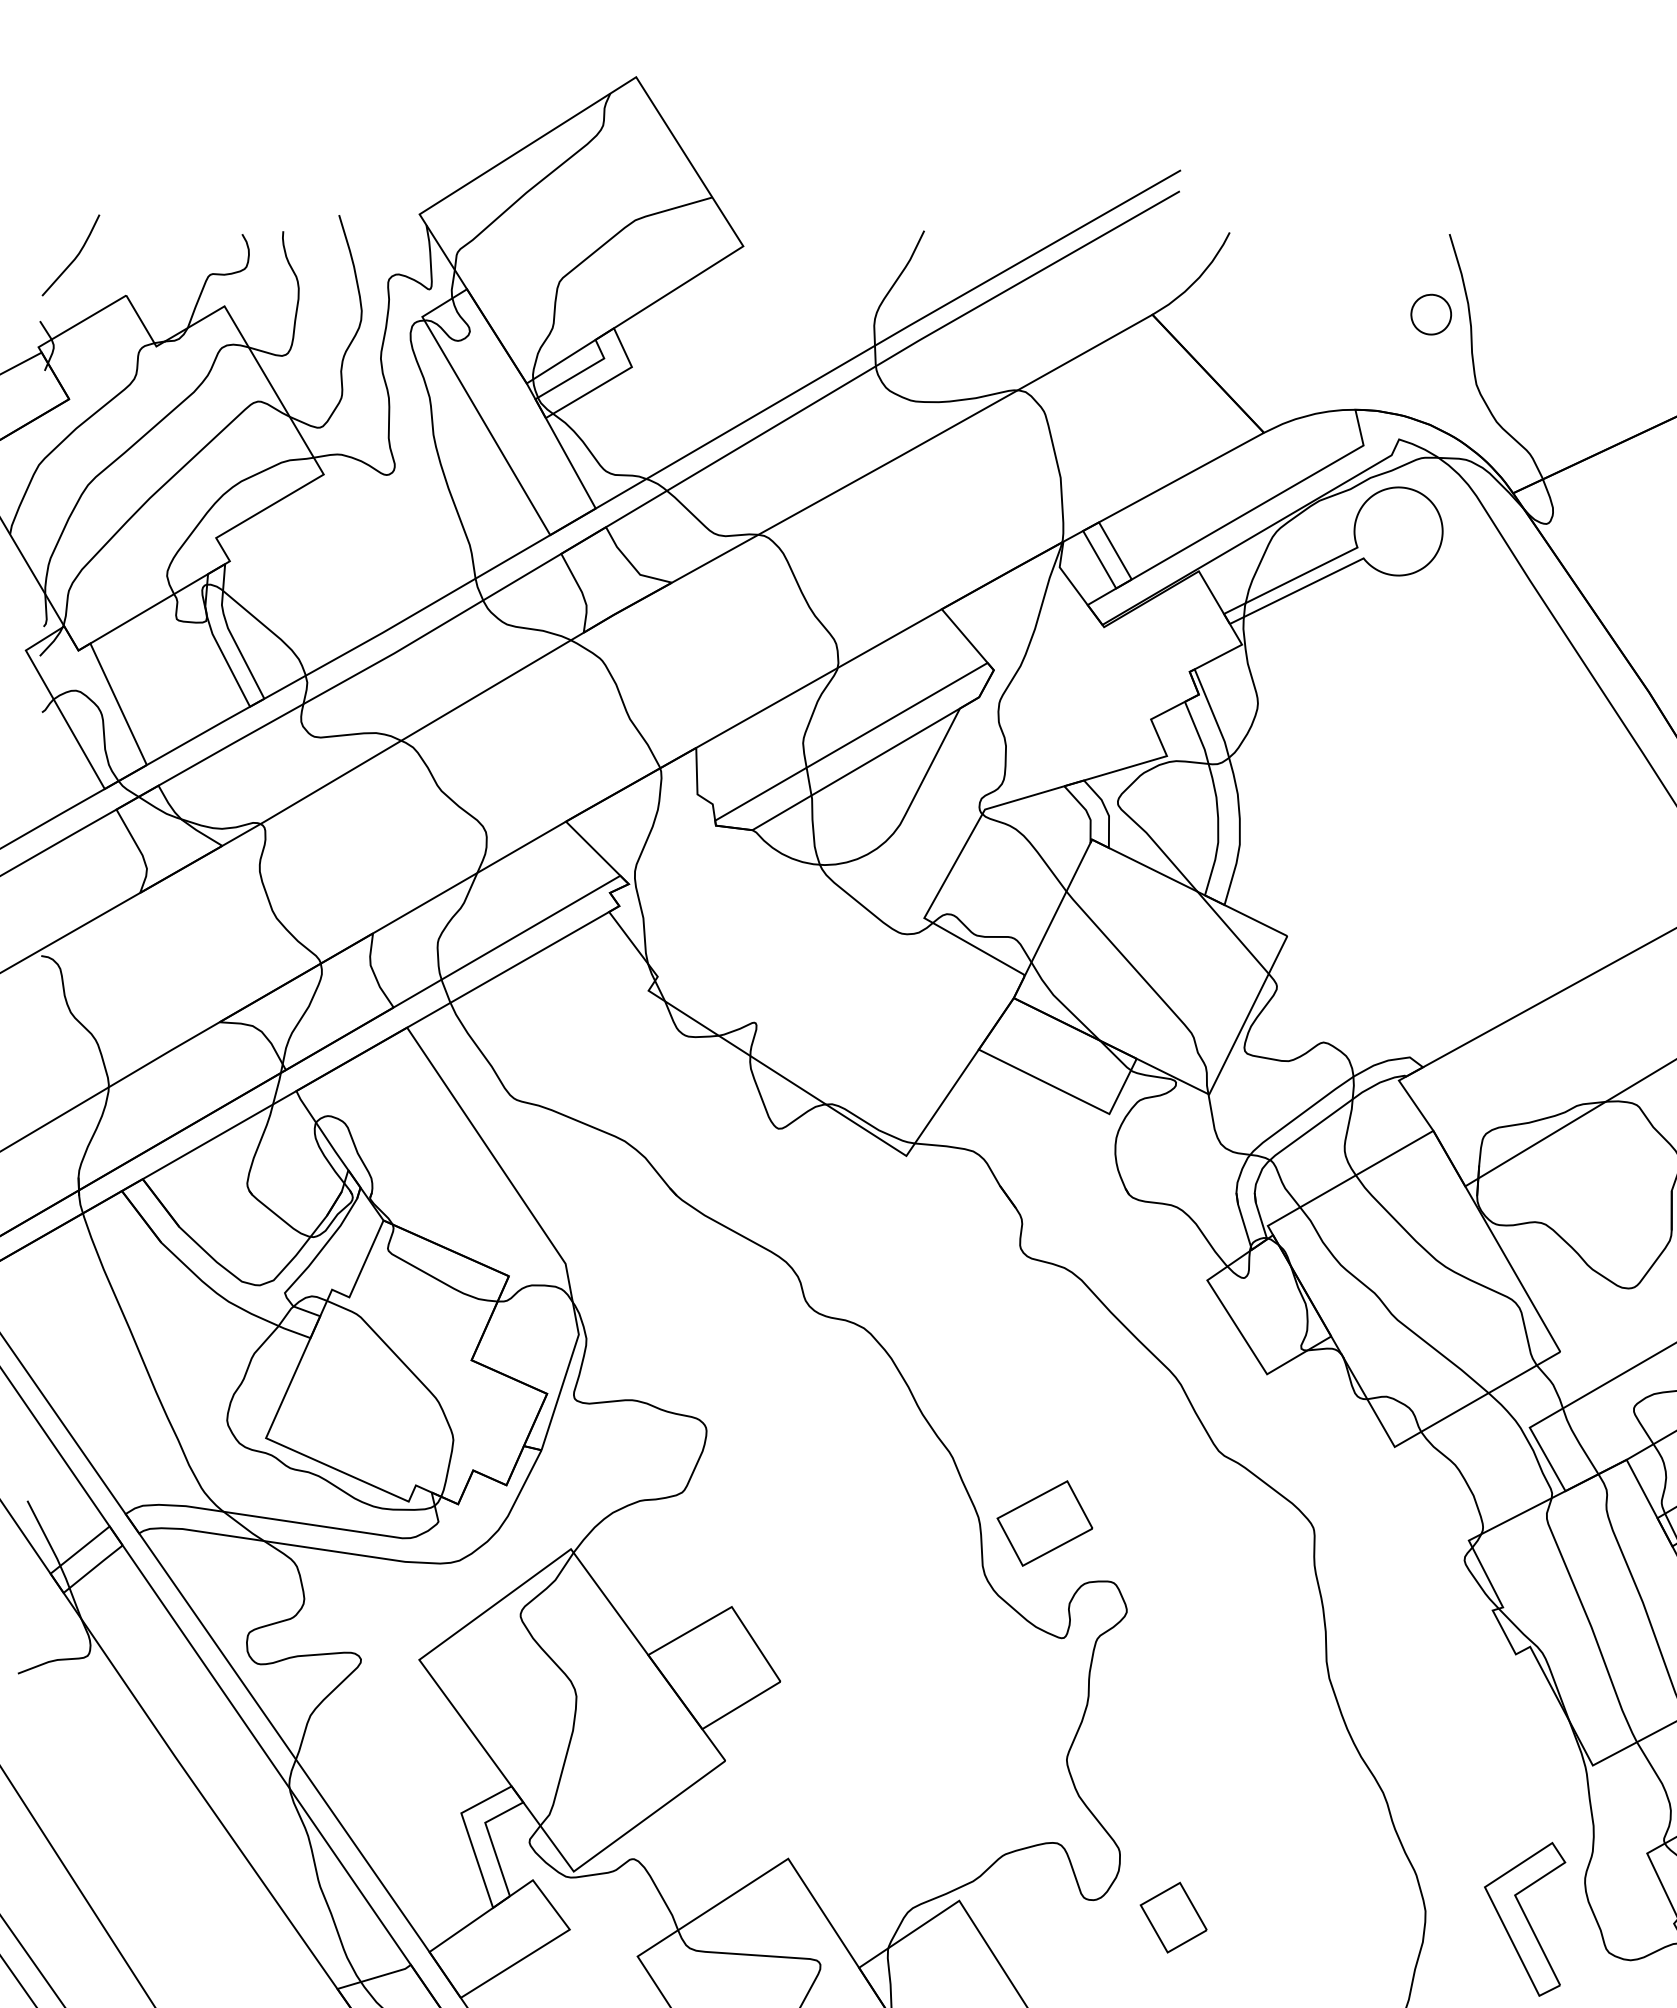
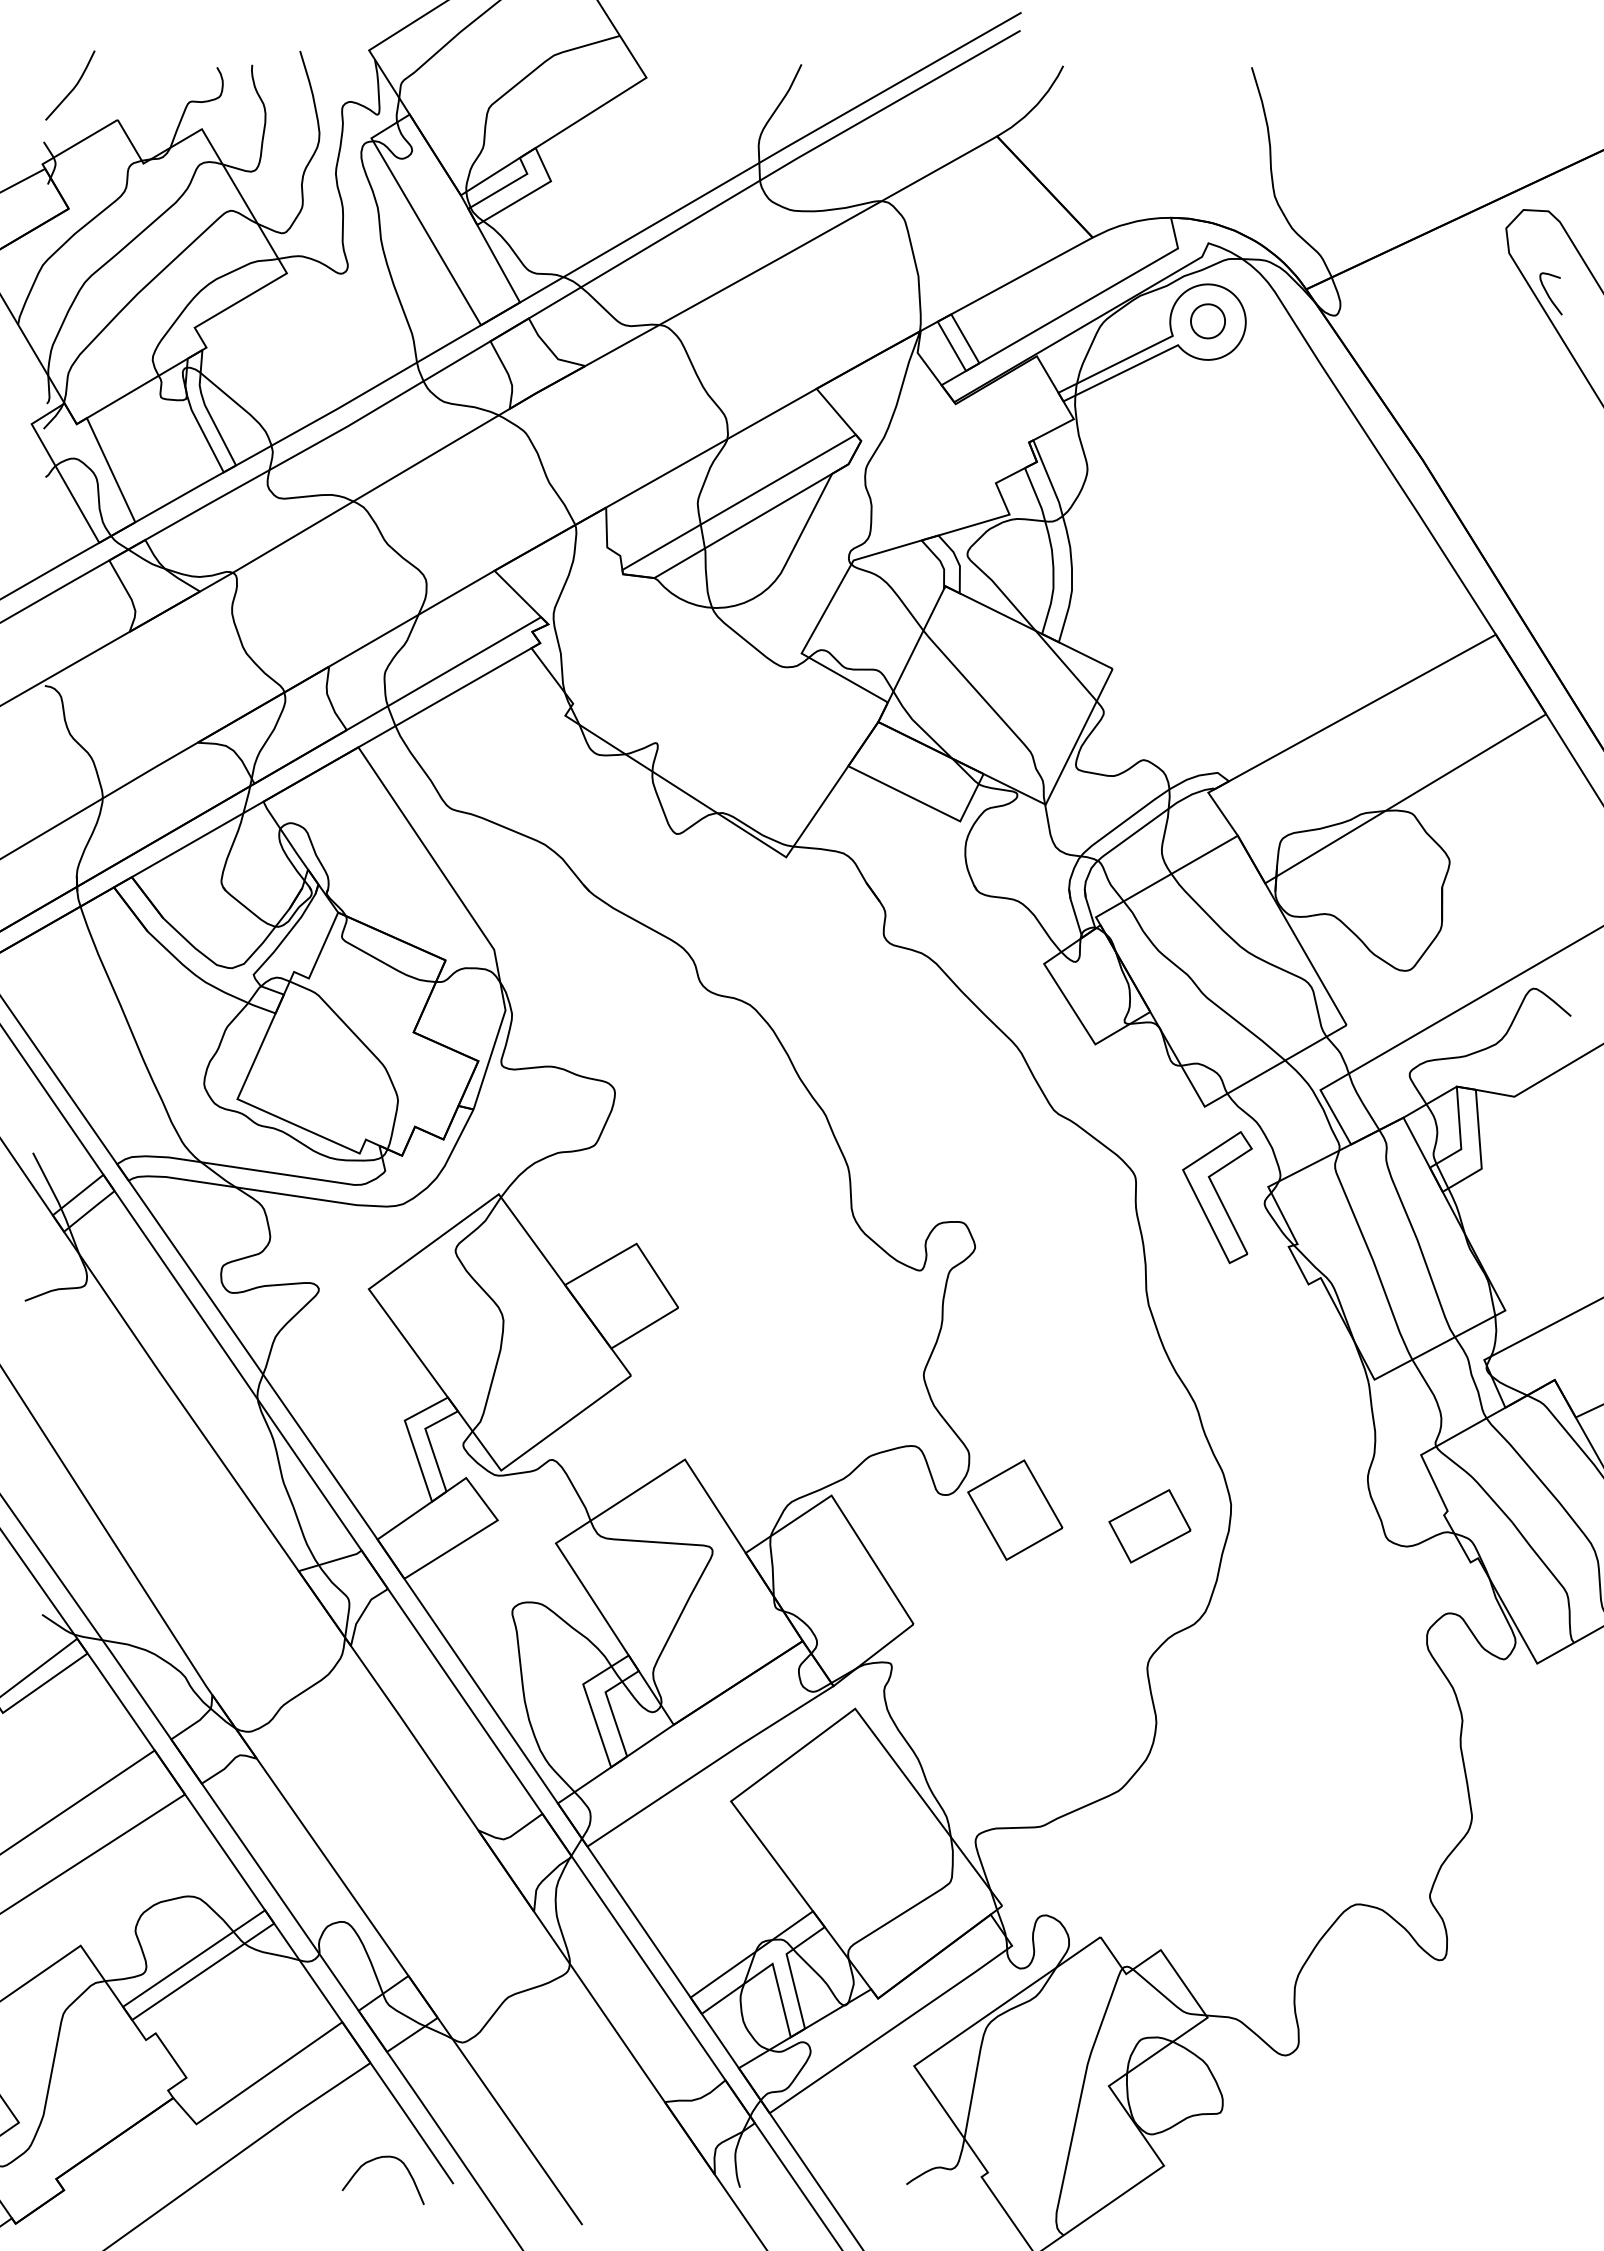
part: (1430, 314) -> (1207, 321), moved
part: (1044, 1523) -> (1149, 1526), moved
part: (1173, 1917) -> (1015, 1509), size x1.67
part: (1525, 1919) -> (1217, 1197), moved

